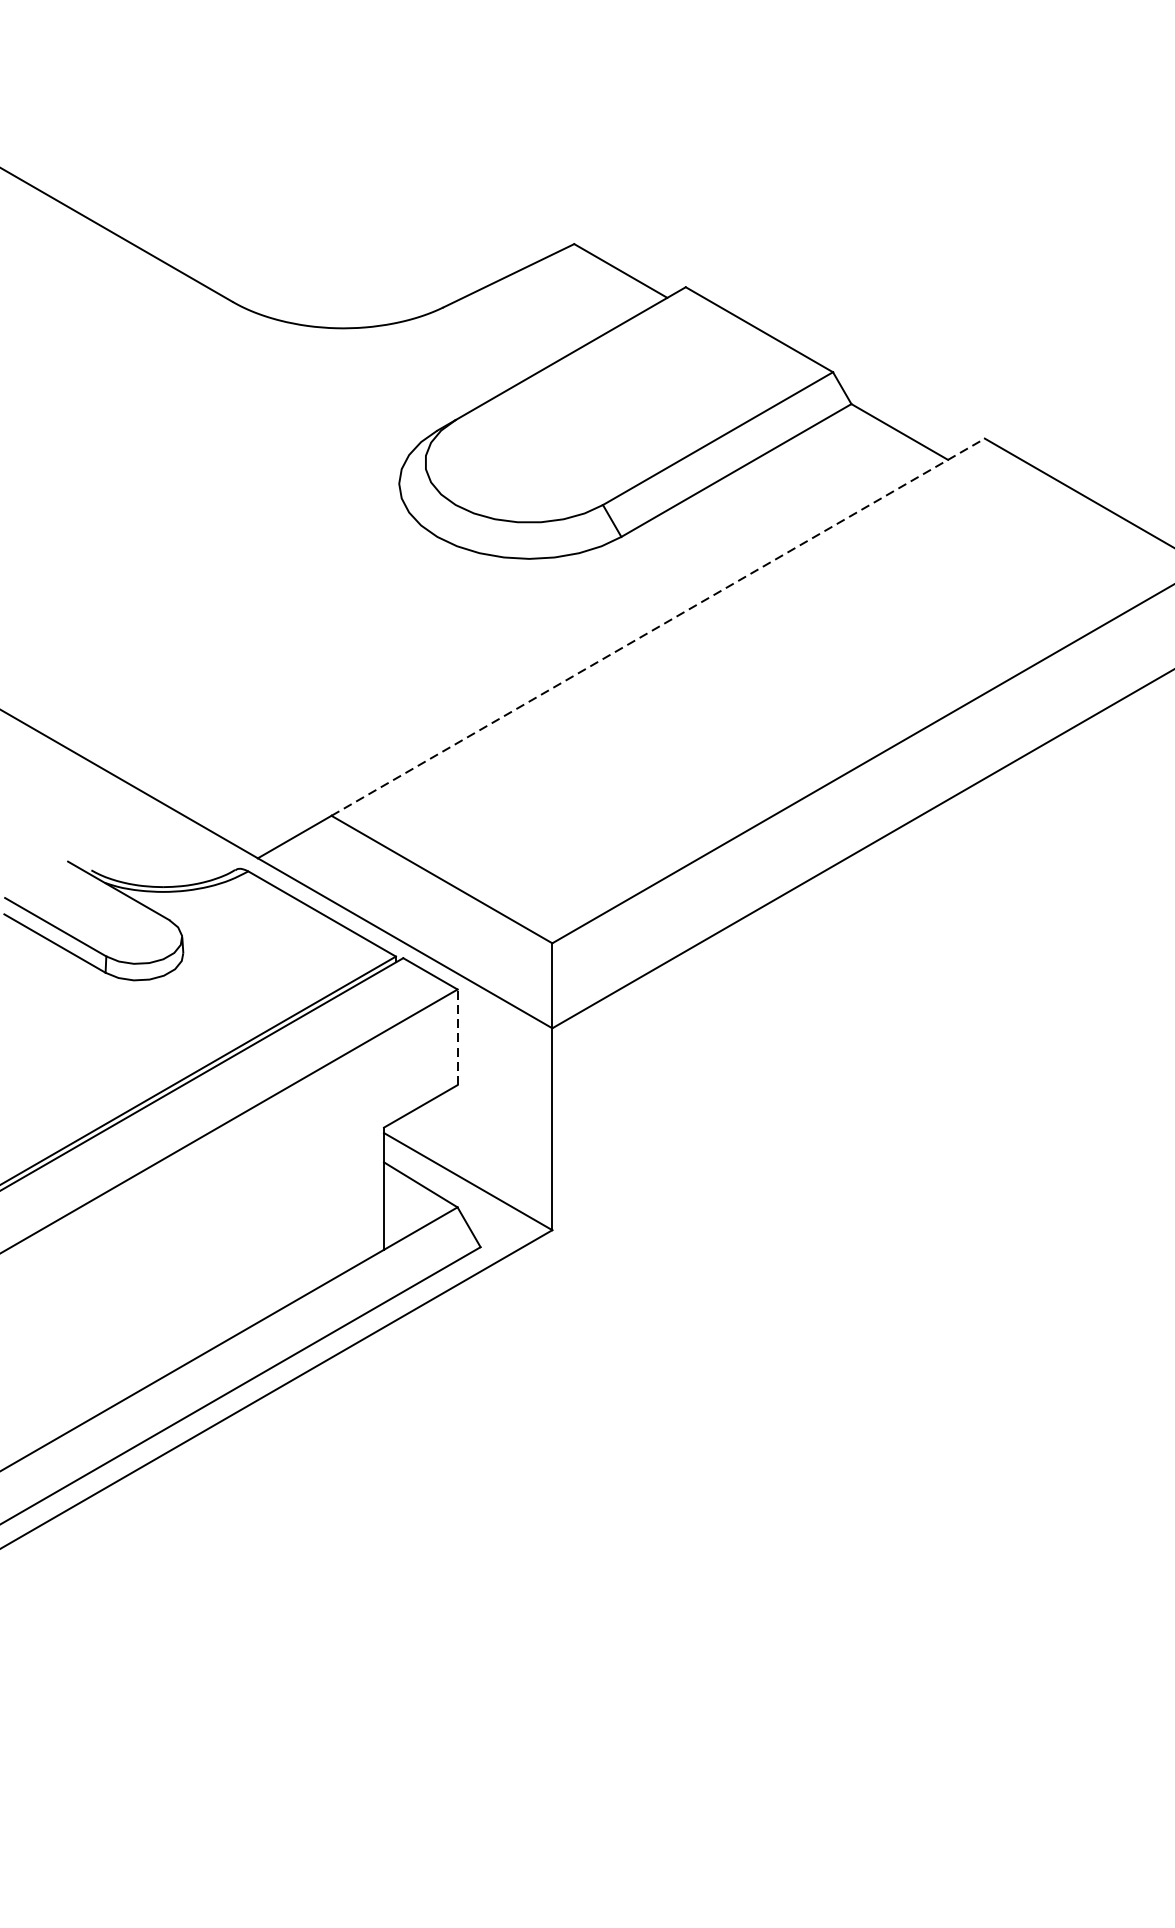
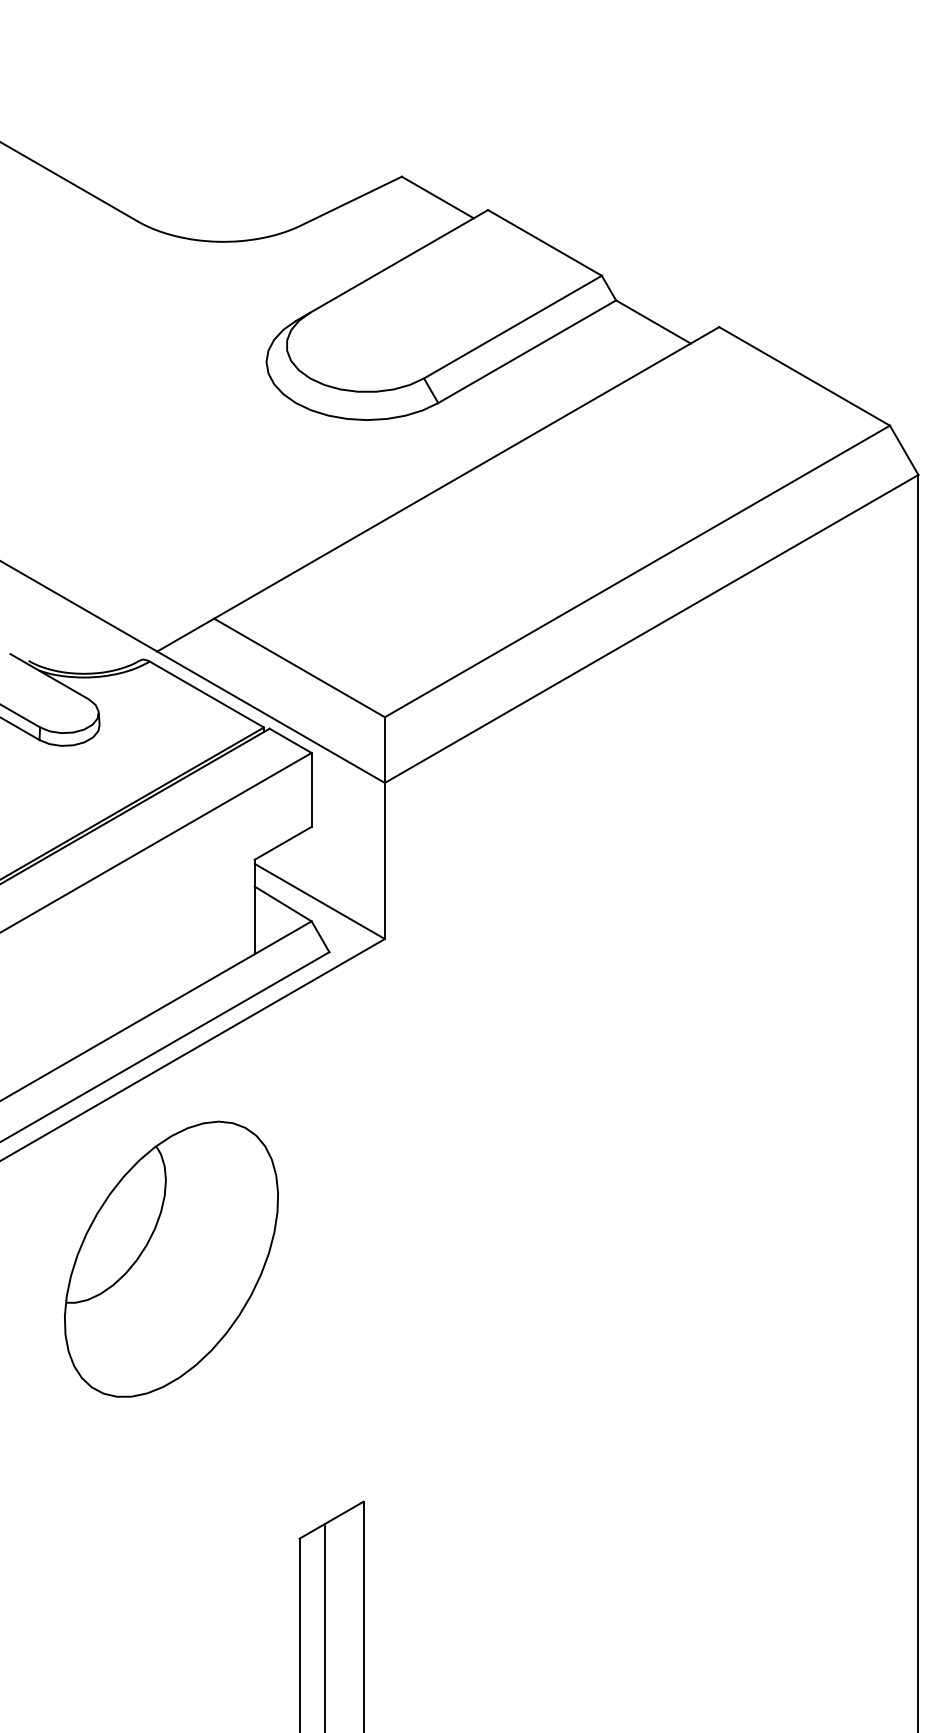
line: (657, 626) -> (466, 472), dashed -> solid
line: (457, 1036) -> (311, 789), dashed -> solid
part: (276, 1643) -> (171, 1258), added

